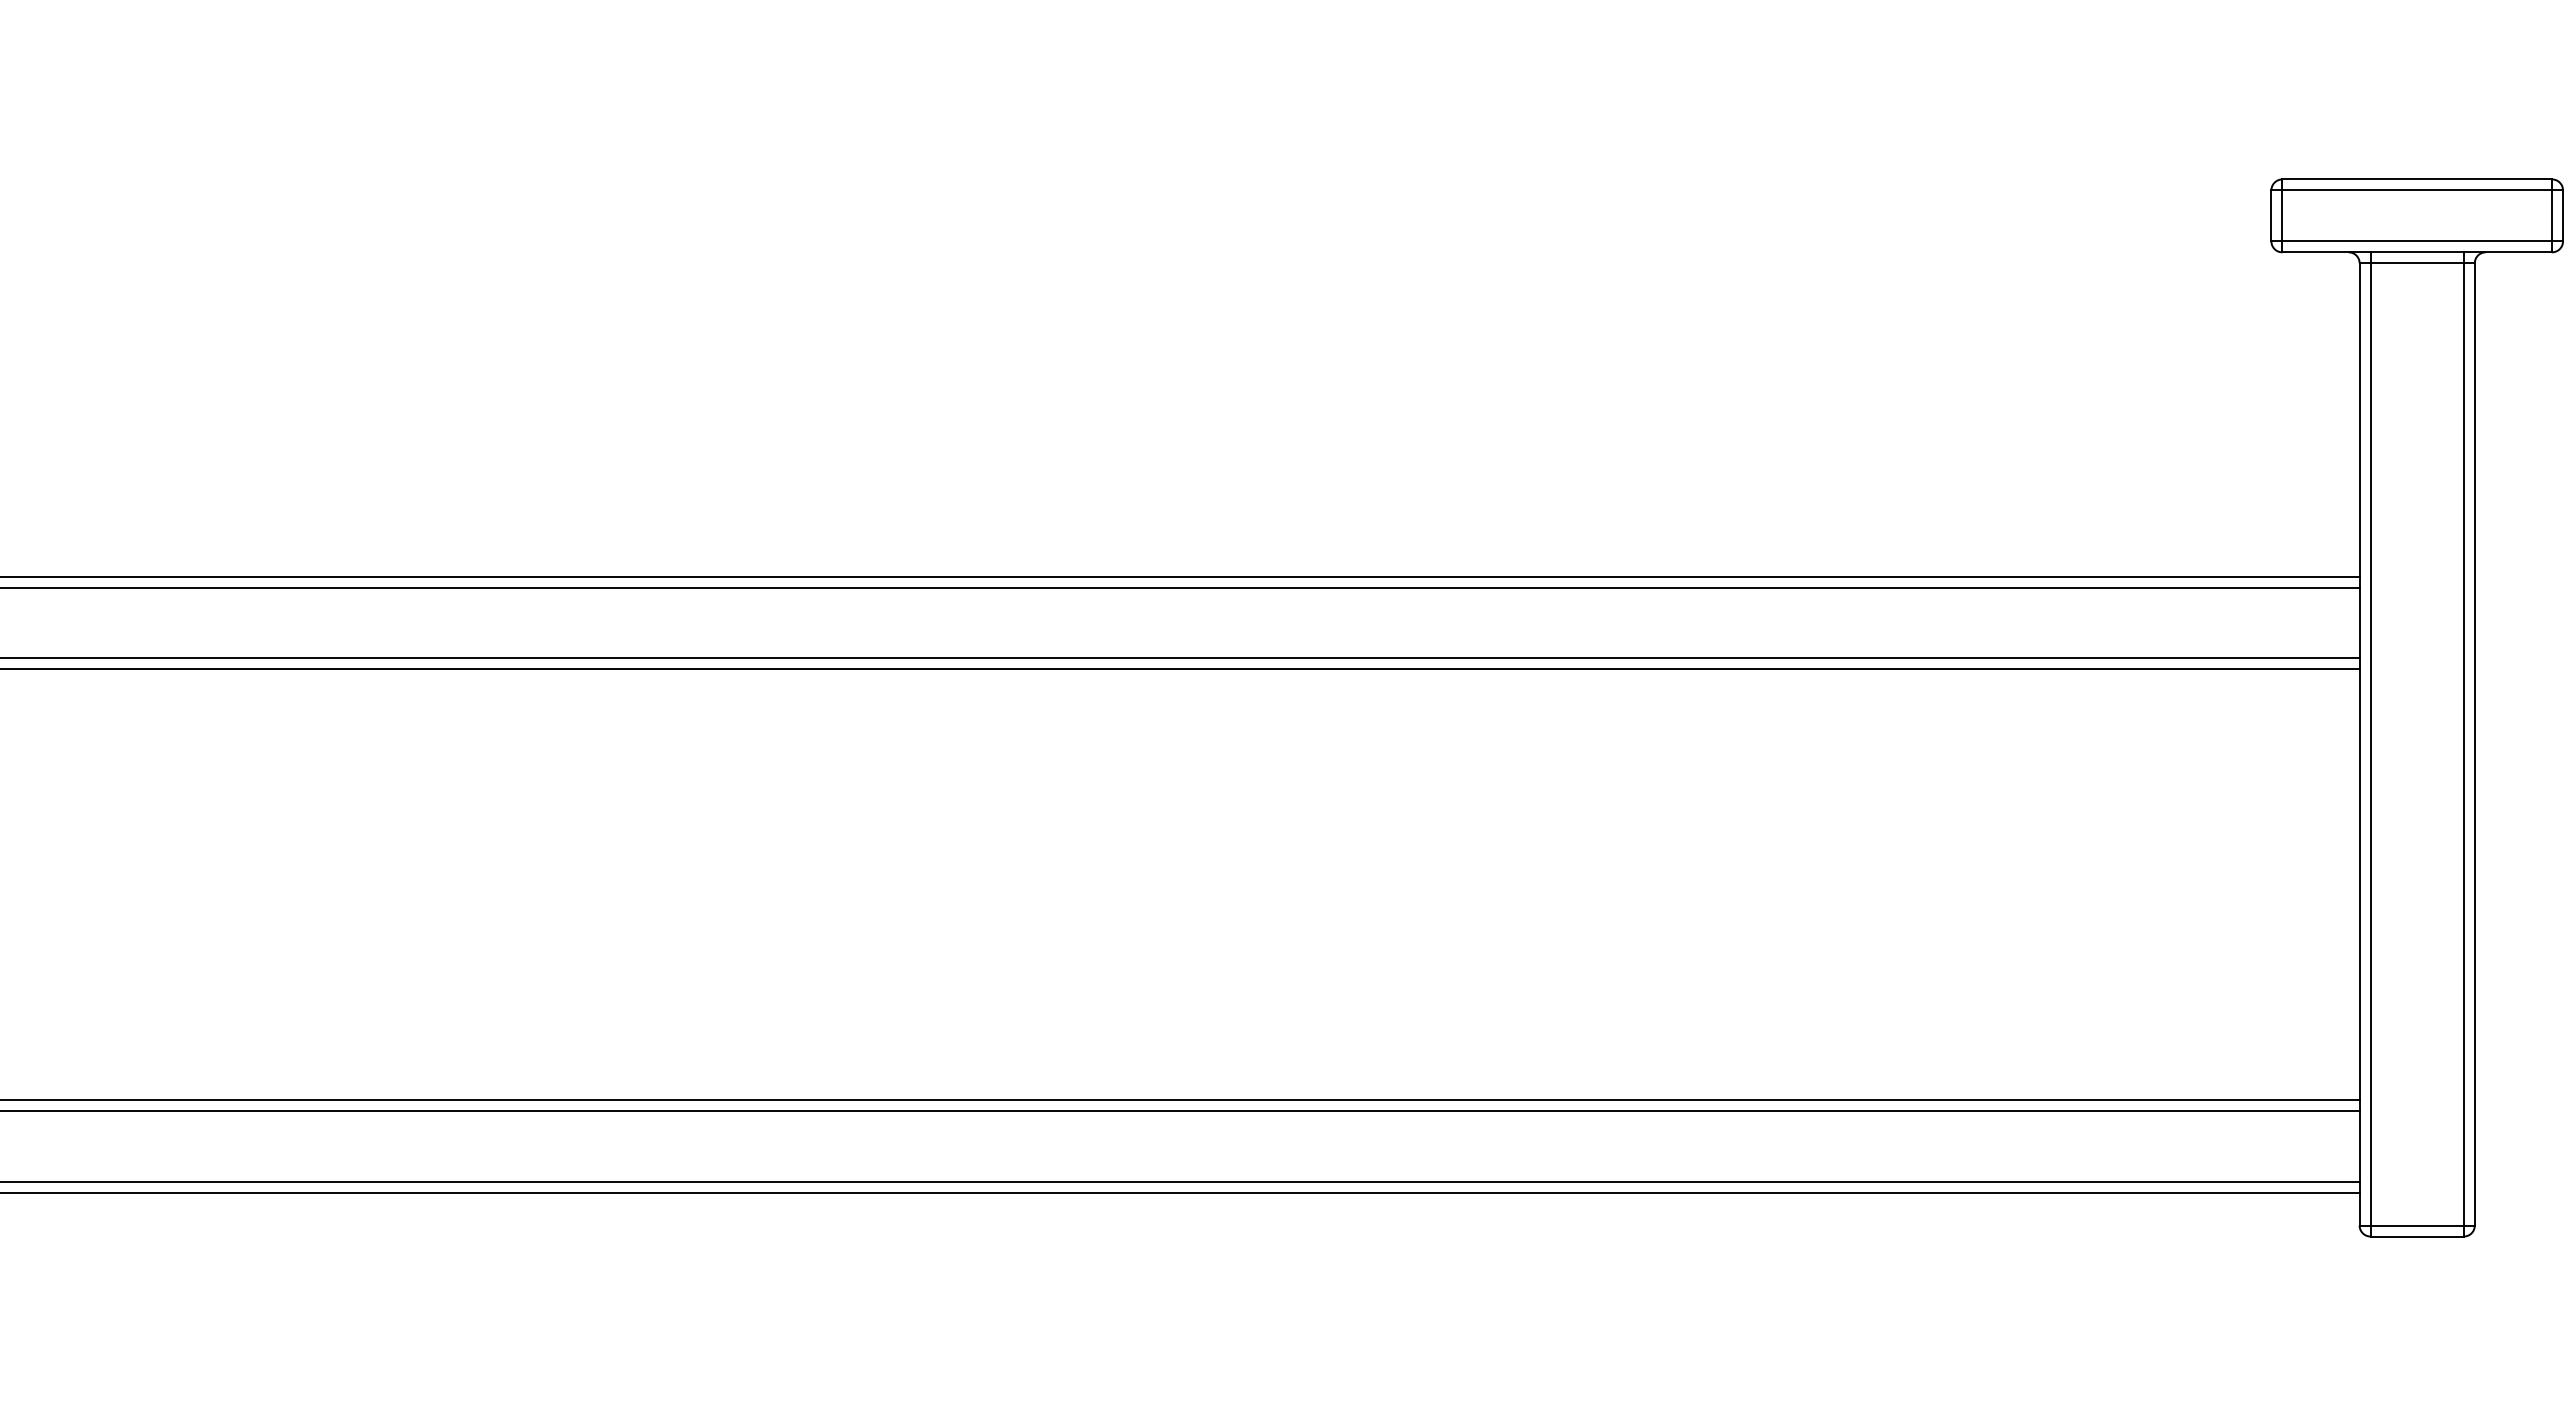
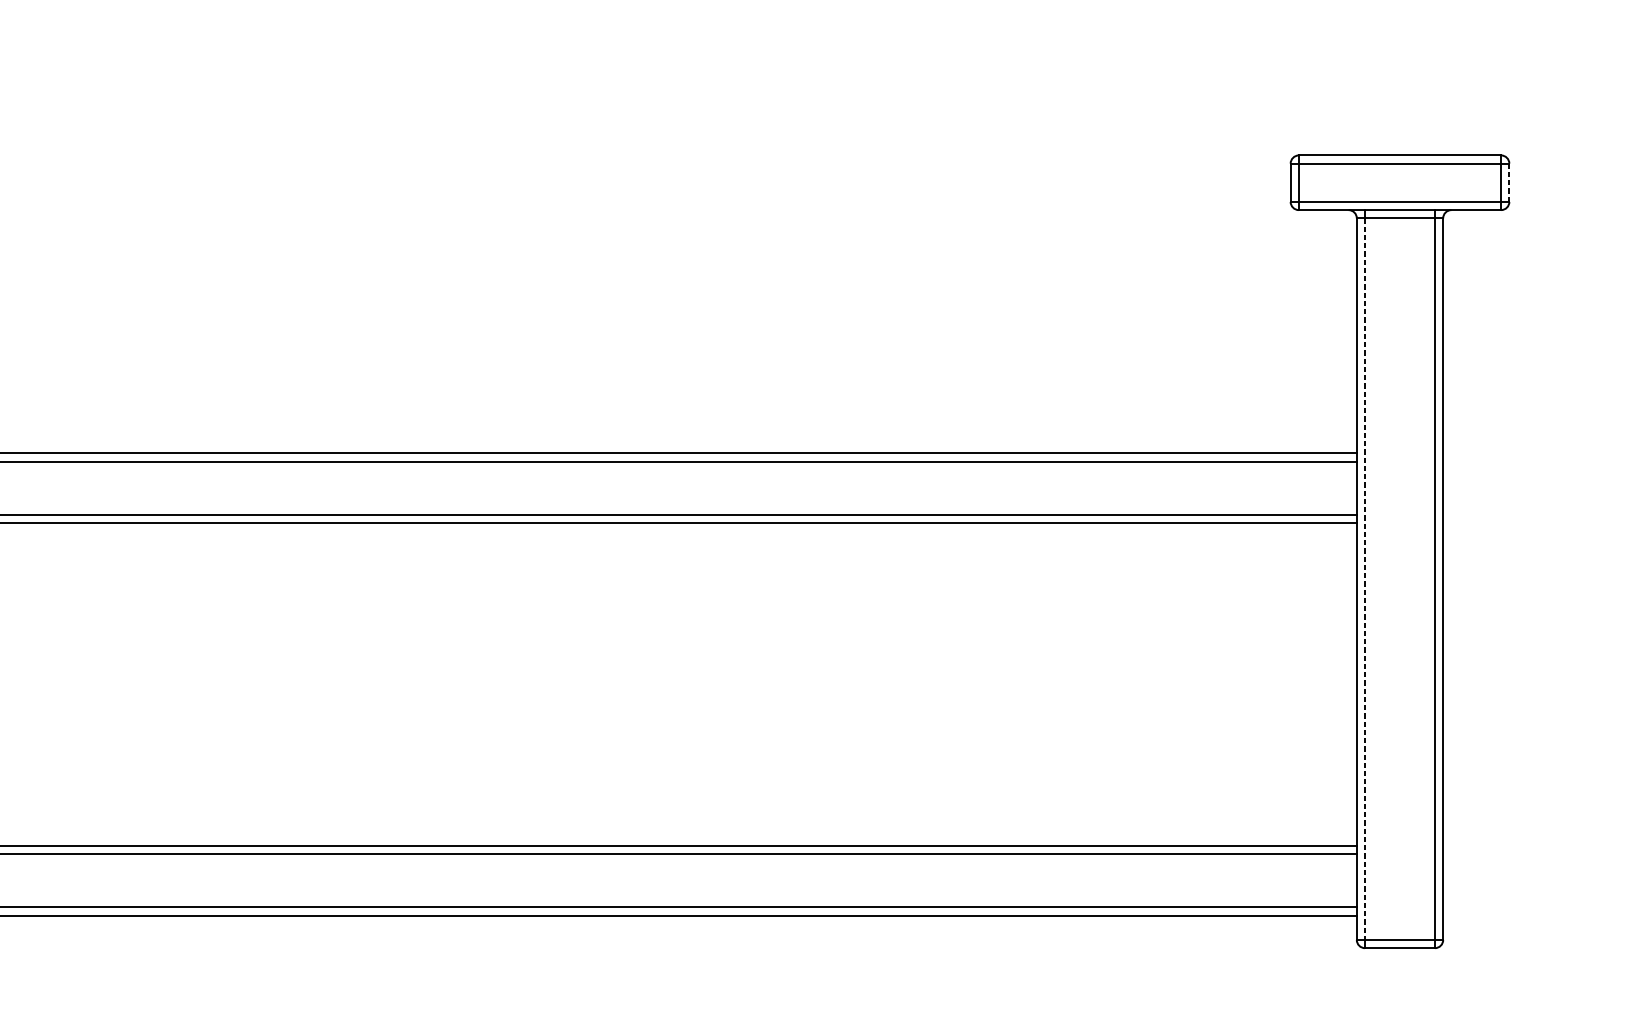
line: (2563, 215) -> (1509, 182), solid -> dashed
line: (2370, 744) -> (1364, 579), solid -> dashed

